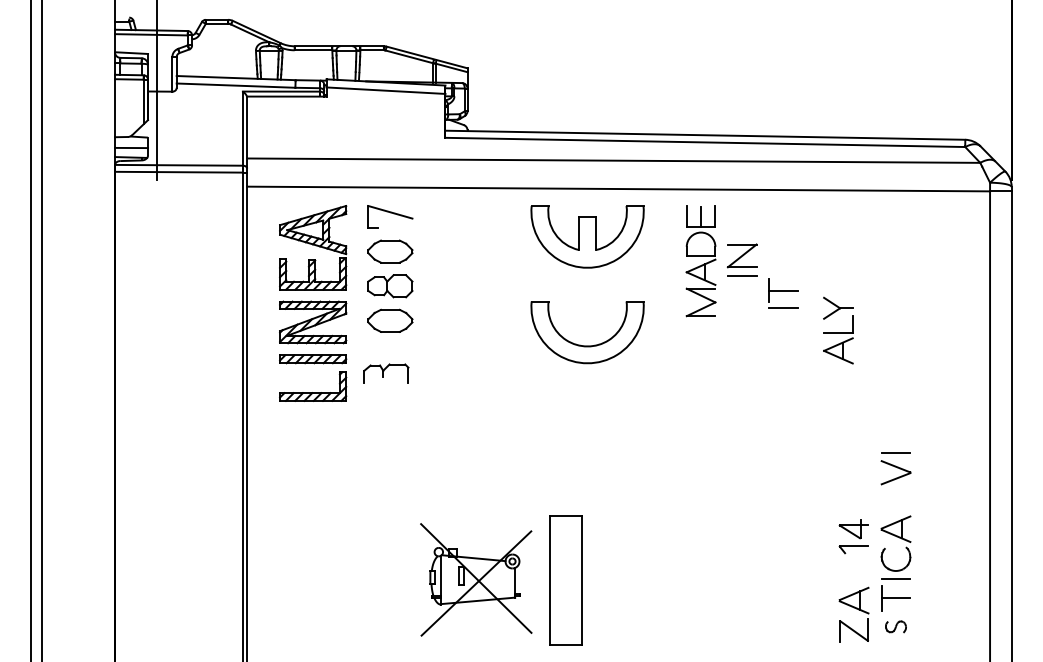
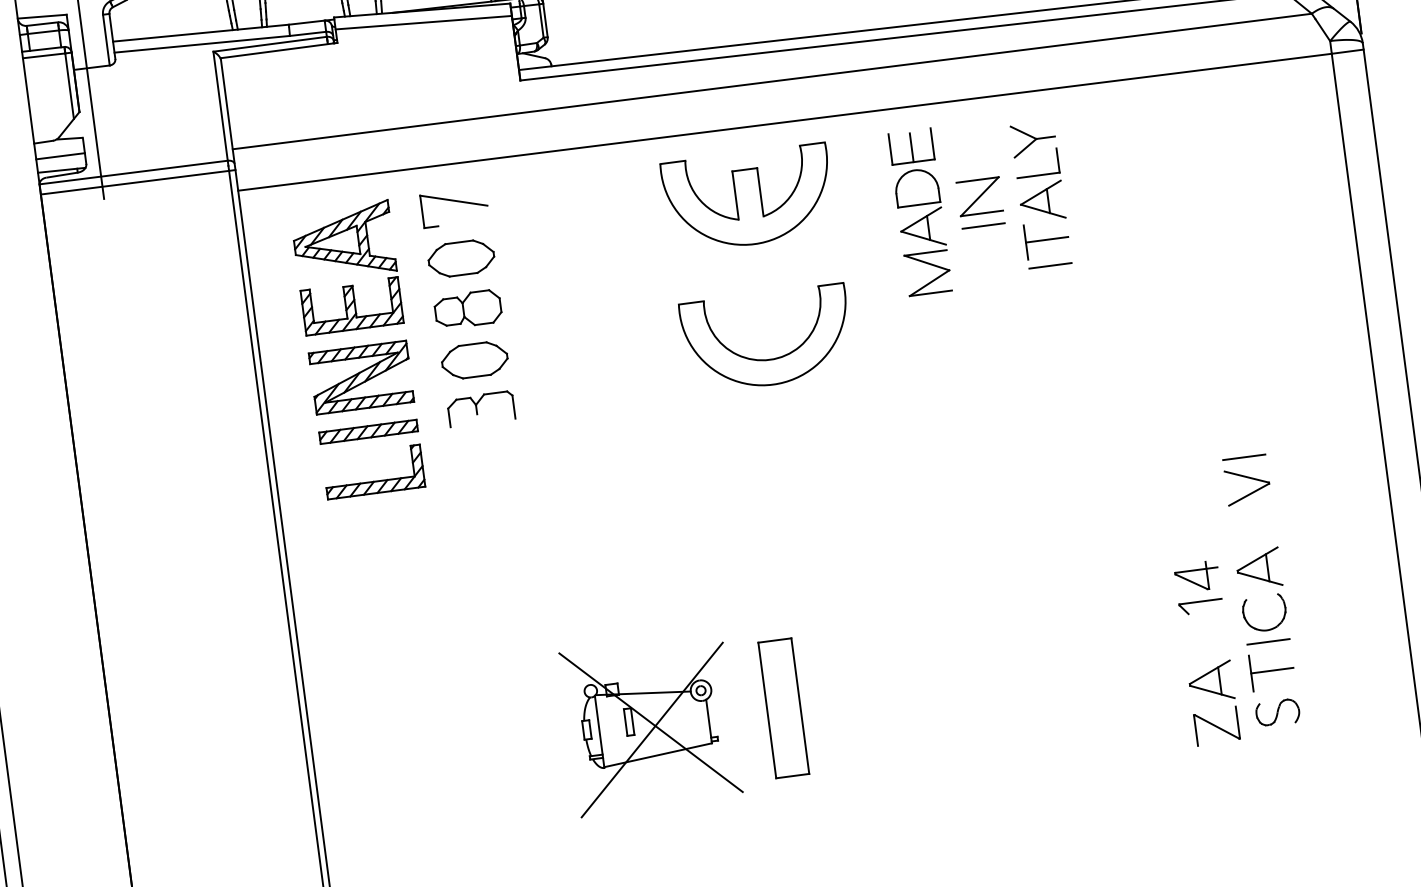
part: (838, 330) -> (1038, 171), moved
part: (386, 373) -> (481, 408), moved
part: (566, 580) -> (784, 708), size x0.71
part: (895, 626) -> (1276, 712), size x1.43

